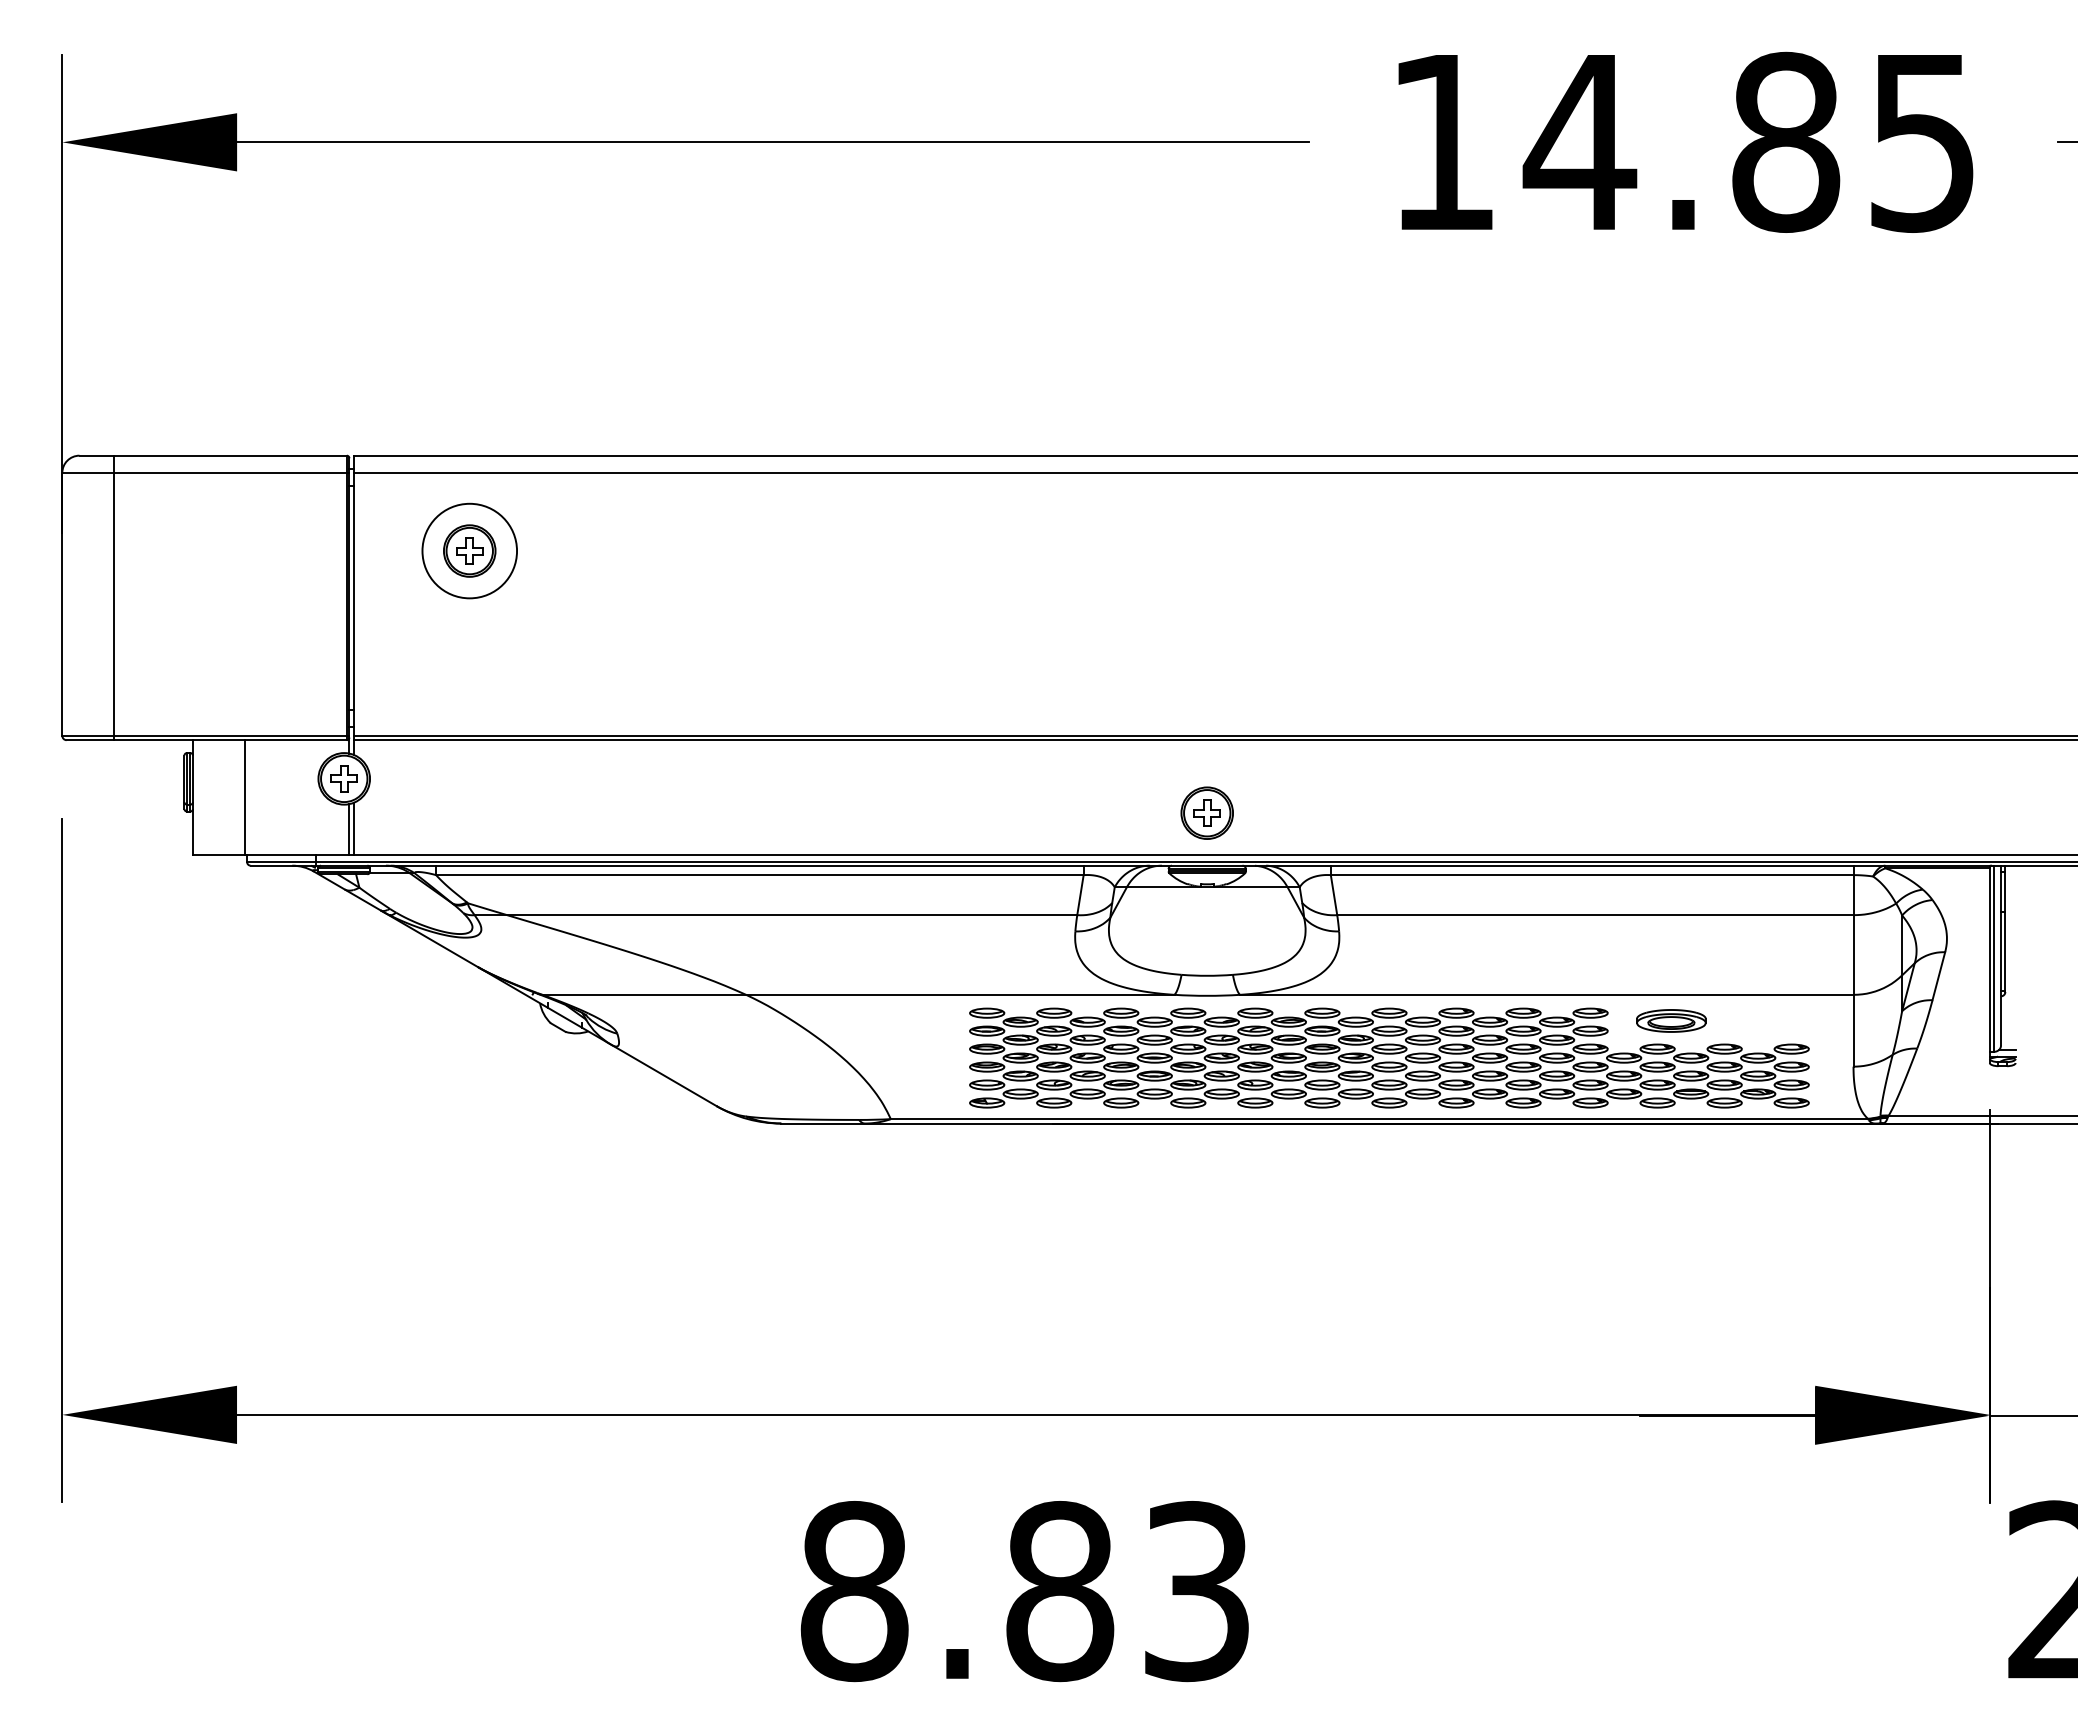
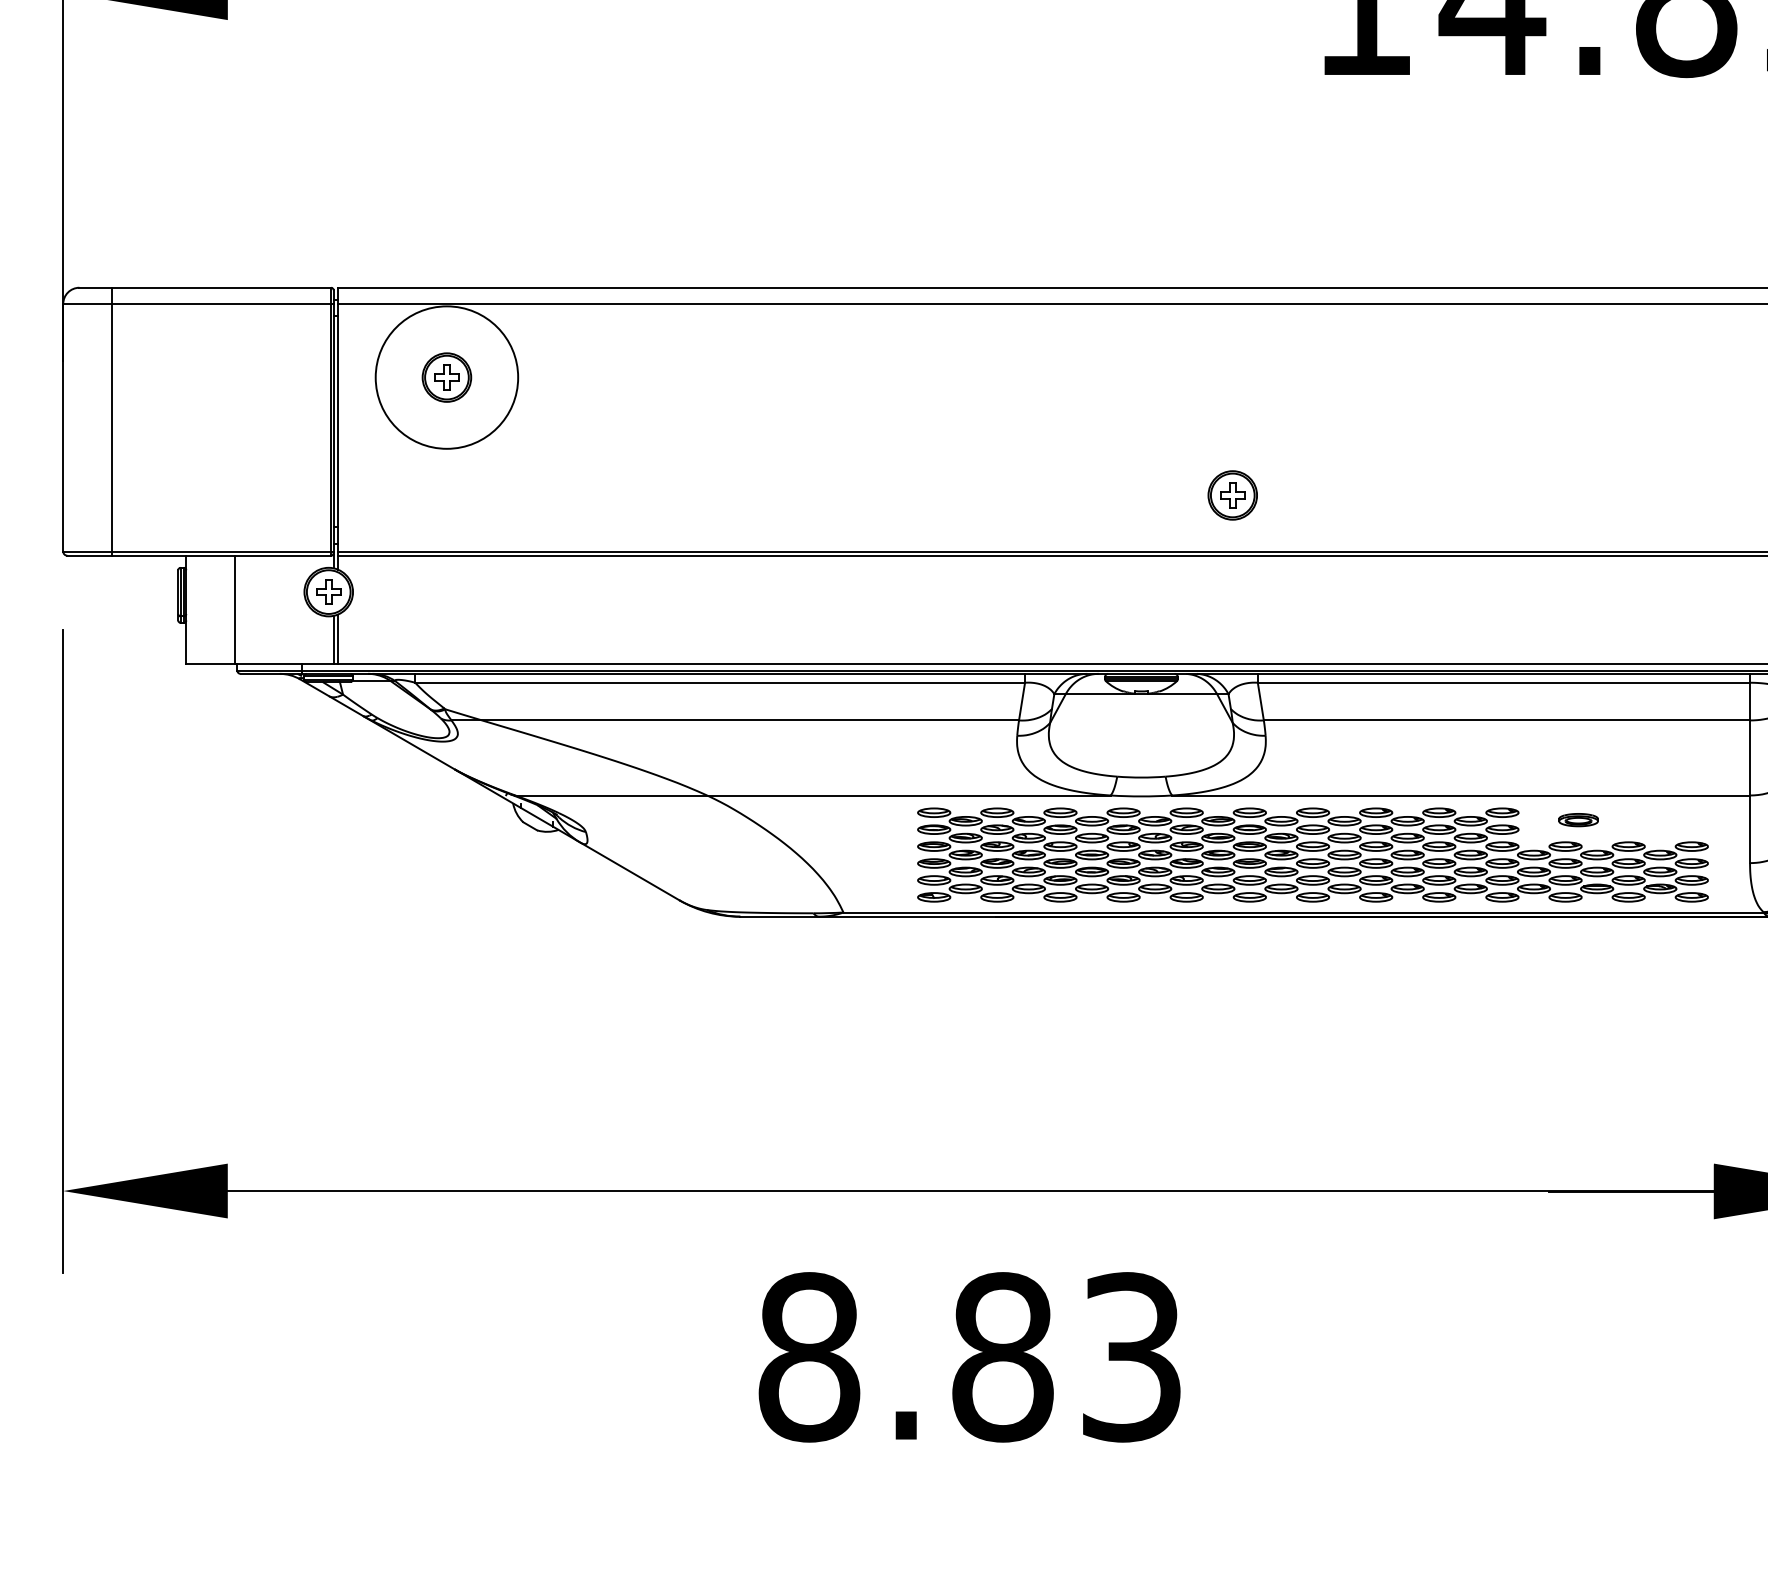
circle: (469, 550) -> (446, 377), size x1.6
part: (1206, 812) -> (1232, 494), moved
part: (1671, 1020) -> (1578, 819), size x0.6

